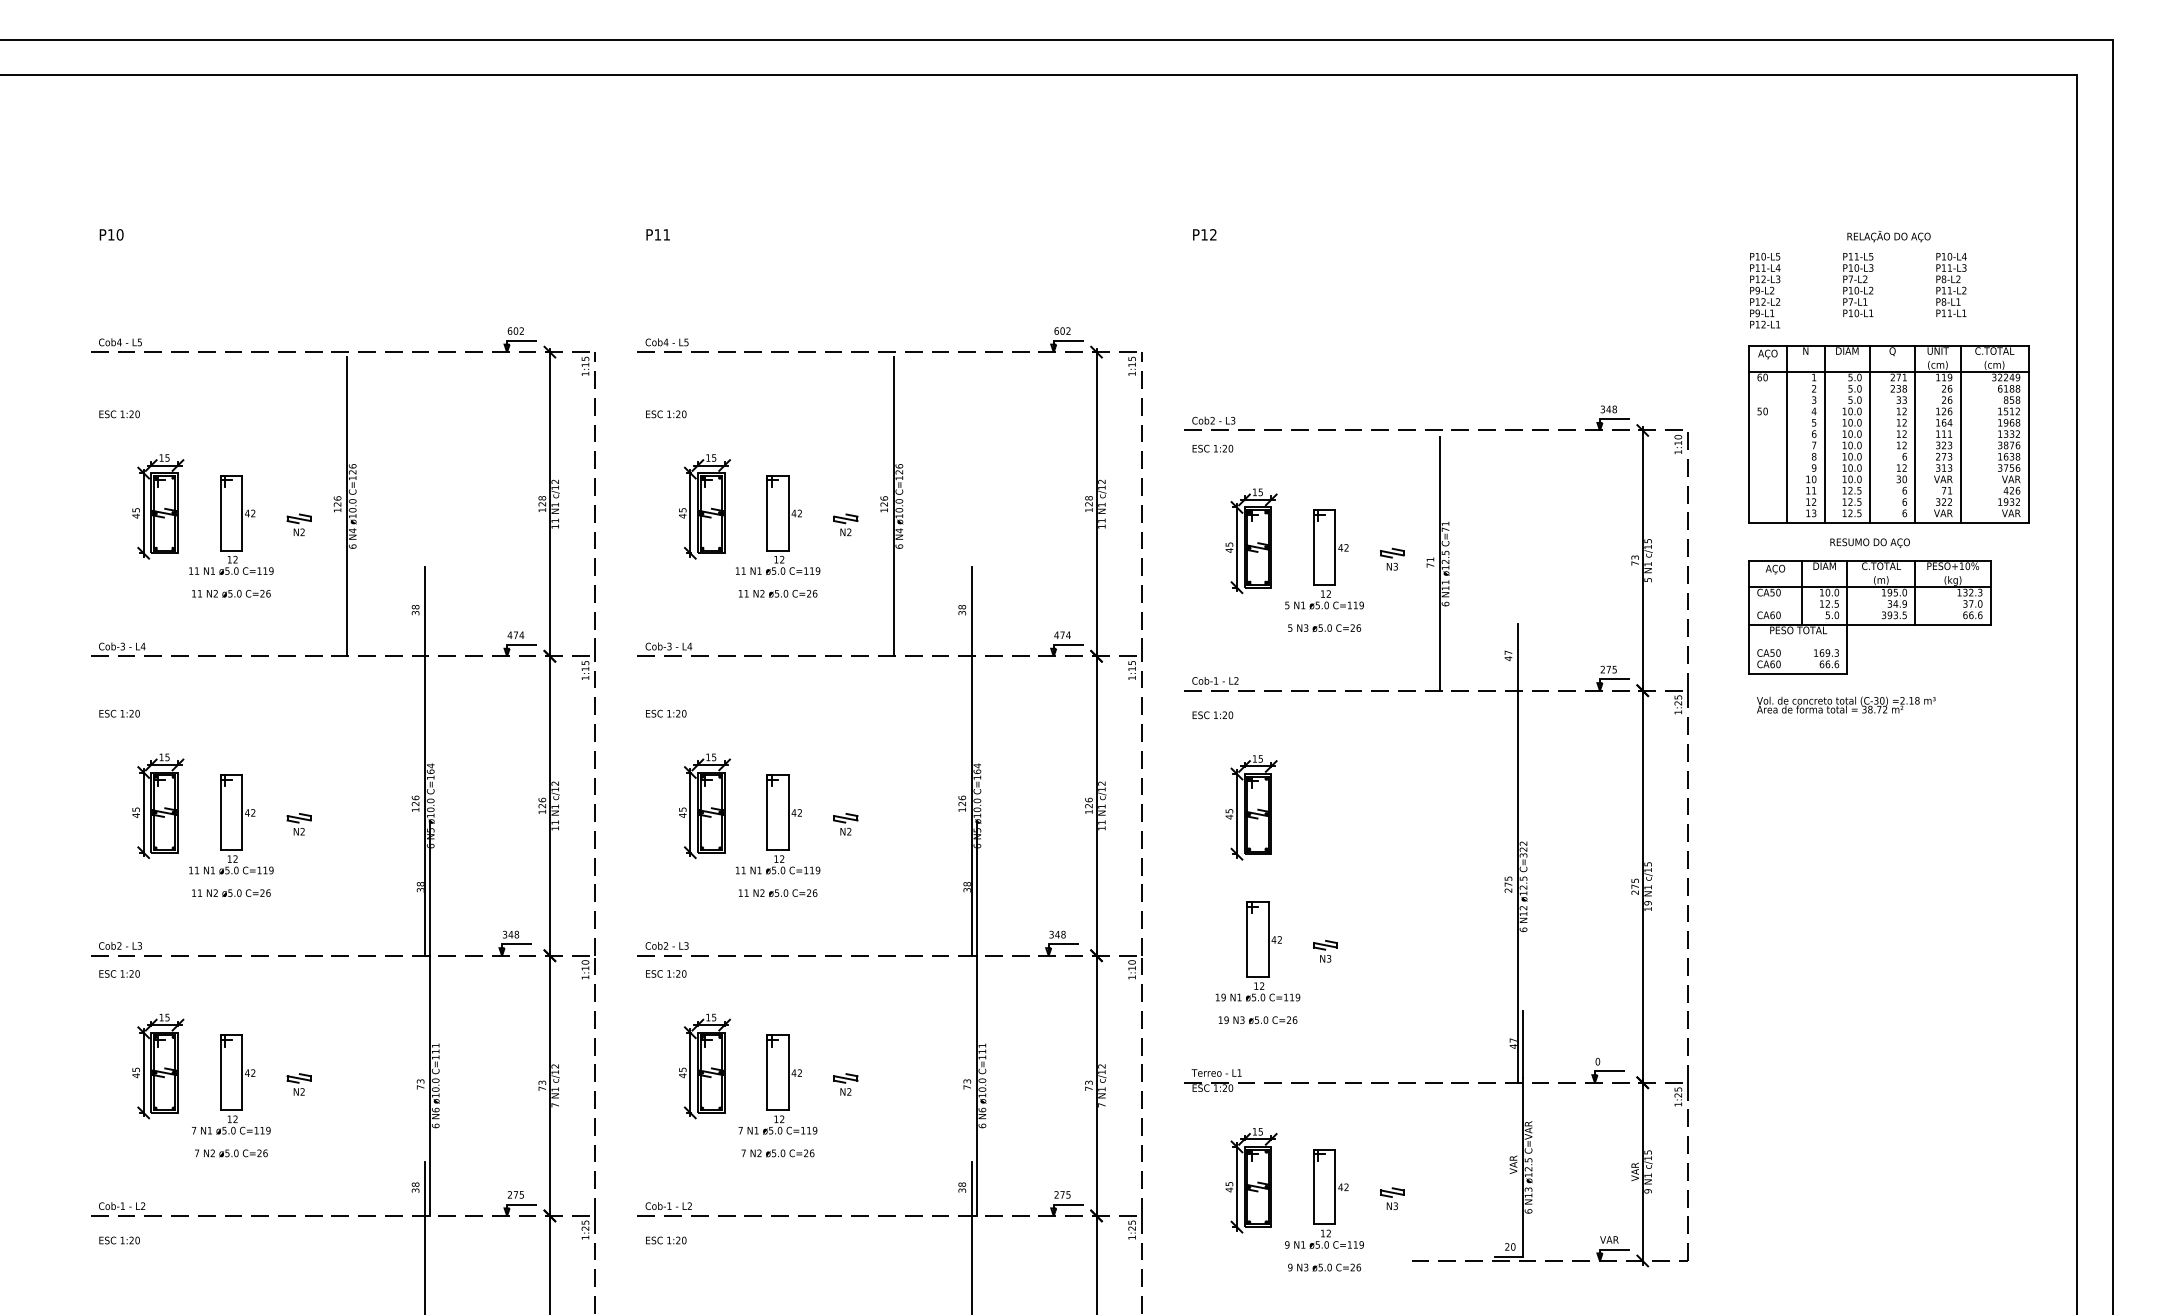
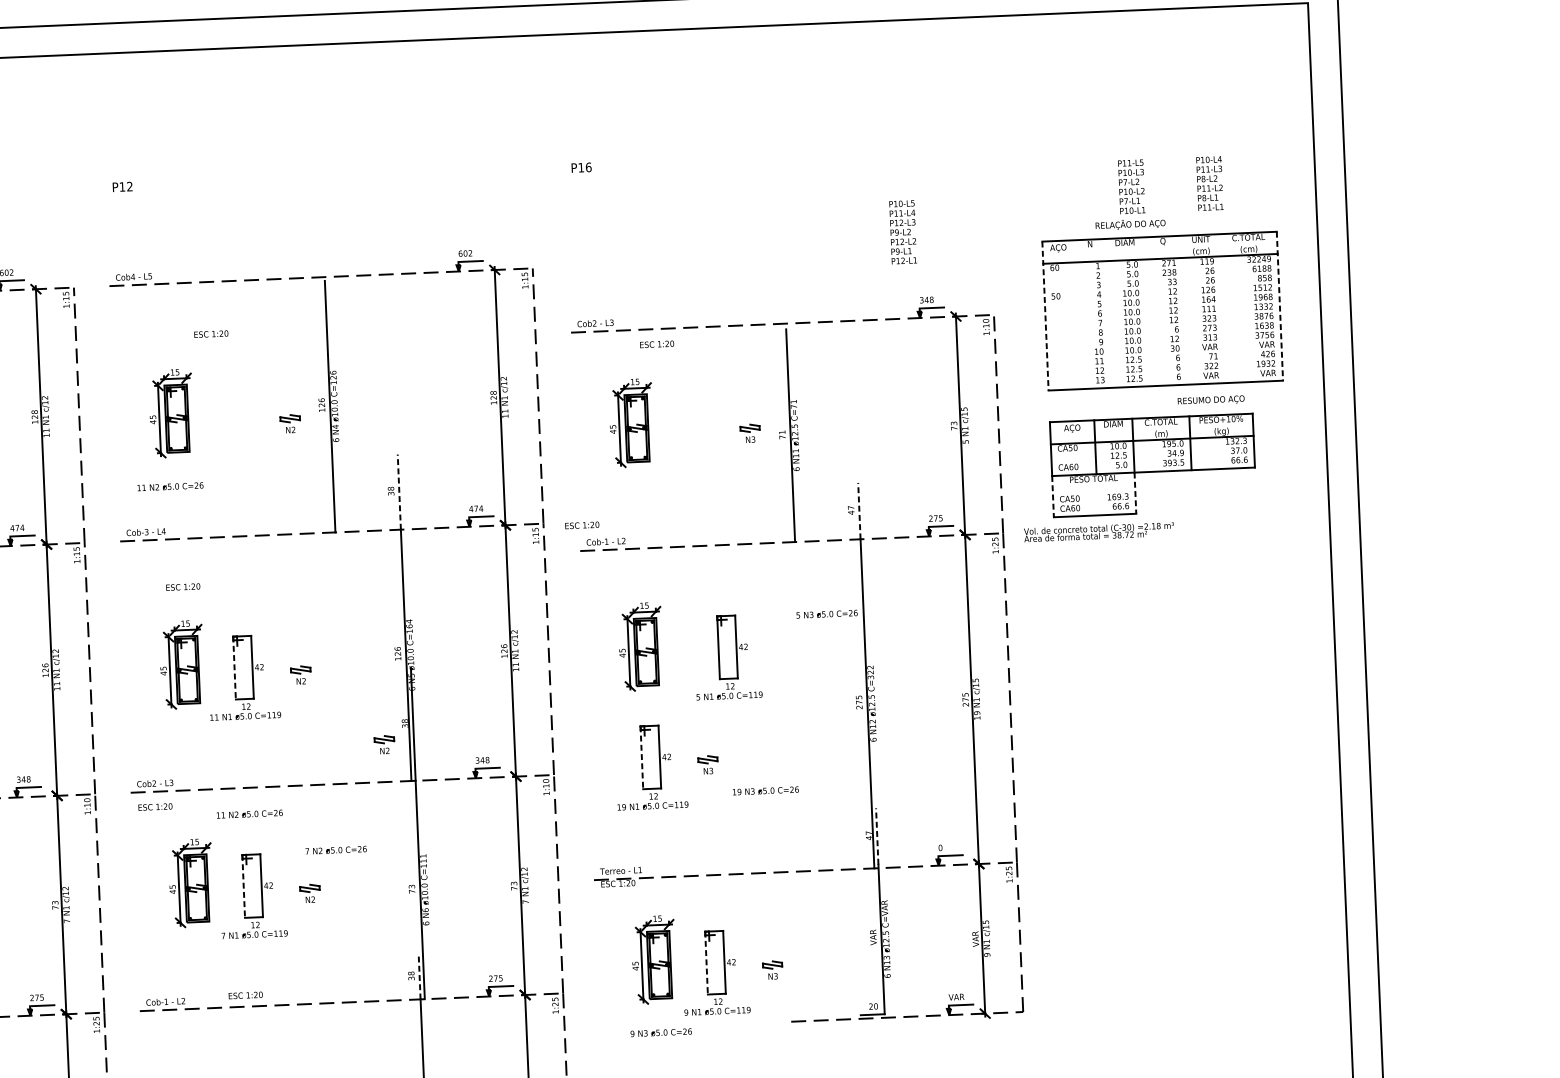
text: (666, 234) -> (129, 186), P11 -> P12
text: (1213, 234) -> (588, 167), P12 -> P16
text: (1888, 236) -> (1130, 224), moved
text: (1765, 290) -> (903, 232), moved
text: (666, 414) -> (211, 334), moved
line: (1749, 434) -> (1045, 316), solid -> dashed
line: (1786, 434) -> (1076, 314), removed
line: (1824, 434) -> (1108, 313), removed
line: (1869, 434) -> (1146, 311), removed
line: (1915, 434) -> (1185, 310), removed
line: (1960, 434) -> (1222, 308), removed
line: (2028, 434) -> (1279, 306), solid -> dashed
text: (1212, 448) -> (656, 344), moved
part: (778, 524) -> (233, 425), removed
text: (1869, 542) -> (1210, 400), moved
part: (1324, 559) -> (727, 657), moved
text: (777, 593) -> (169, 486), moved
line: (971, 611) -> (398, 492), solid -> dashed
text: (1324, 627) -> (826, 613), moved
line: (1749, 649) -> (1053, 496), solid -> dashed
line: (1847, 649) -> (1135, 493), solid -> dashed
line: (1518, 657) -> (859, 511), solid -> dashed
text: (1846, 704) -> (1099, 531), moved
text: (666, 713) -> (183, 586), moved
text: (1212, 715) -> (581, 525), moved
line: (767, 813) -> (234, 668), solid -> dashed
text: (777, 893) -> (249, 814), moved
part: (941, 911) -> (384, 744), added
line: (1247, 940) -> (642, 758), solid -> dashed
text: (1257, 1020) -> (765, 791), moved
line: (1523, 1044) -> (877, 836), solid -> dashed
line: (767, 1073) -> (243, 887), solid -> dashed
text: (777, 1153) -> (335, 850), moved
line: (1313, 1187) -> (706, 963), solid -> dashed
line: (971, 1189) -> (419, 977), solid -> dashed
text: (666, 1240) -> (245, 995), moved
text: (1324, 1267) -> (661, 1032), moved

